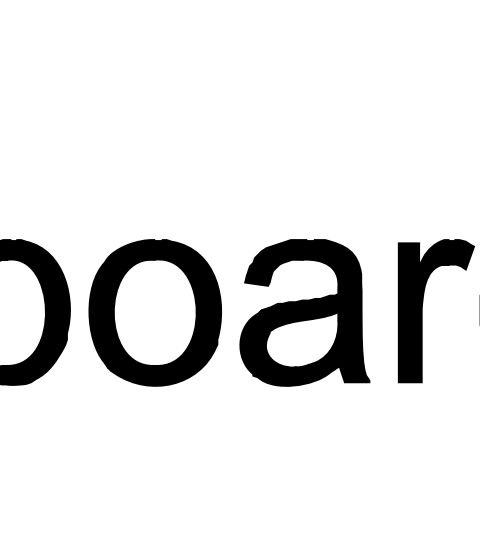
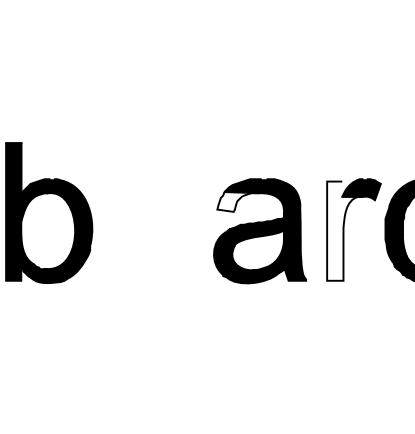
fill: (274, 271) -> (238, 201), removed
fill: (424, 311) -> (345, 230), removed
part: (155, 313) -> (153, 231), removed

